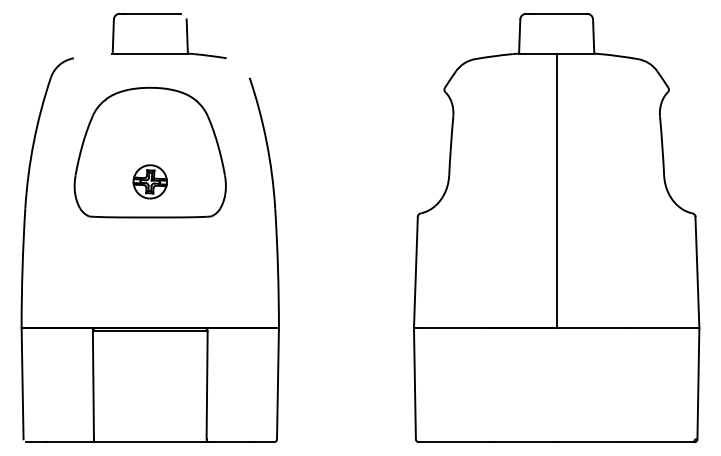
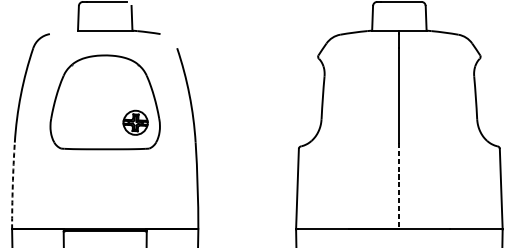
part: (149, 181) -> (135, 122), moved
arc: (22, 268) -> (12, 186), solid -> dashed
line: (556, 268) -> (399, 186), solid -> dashed

